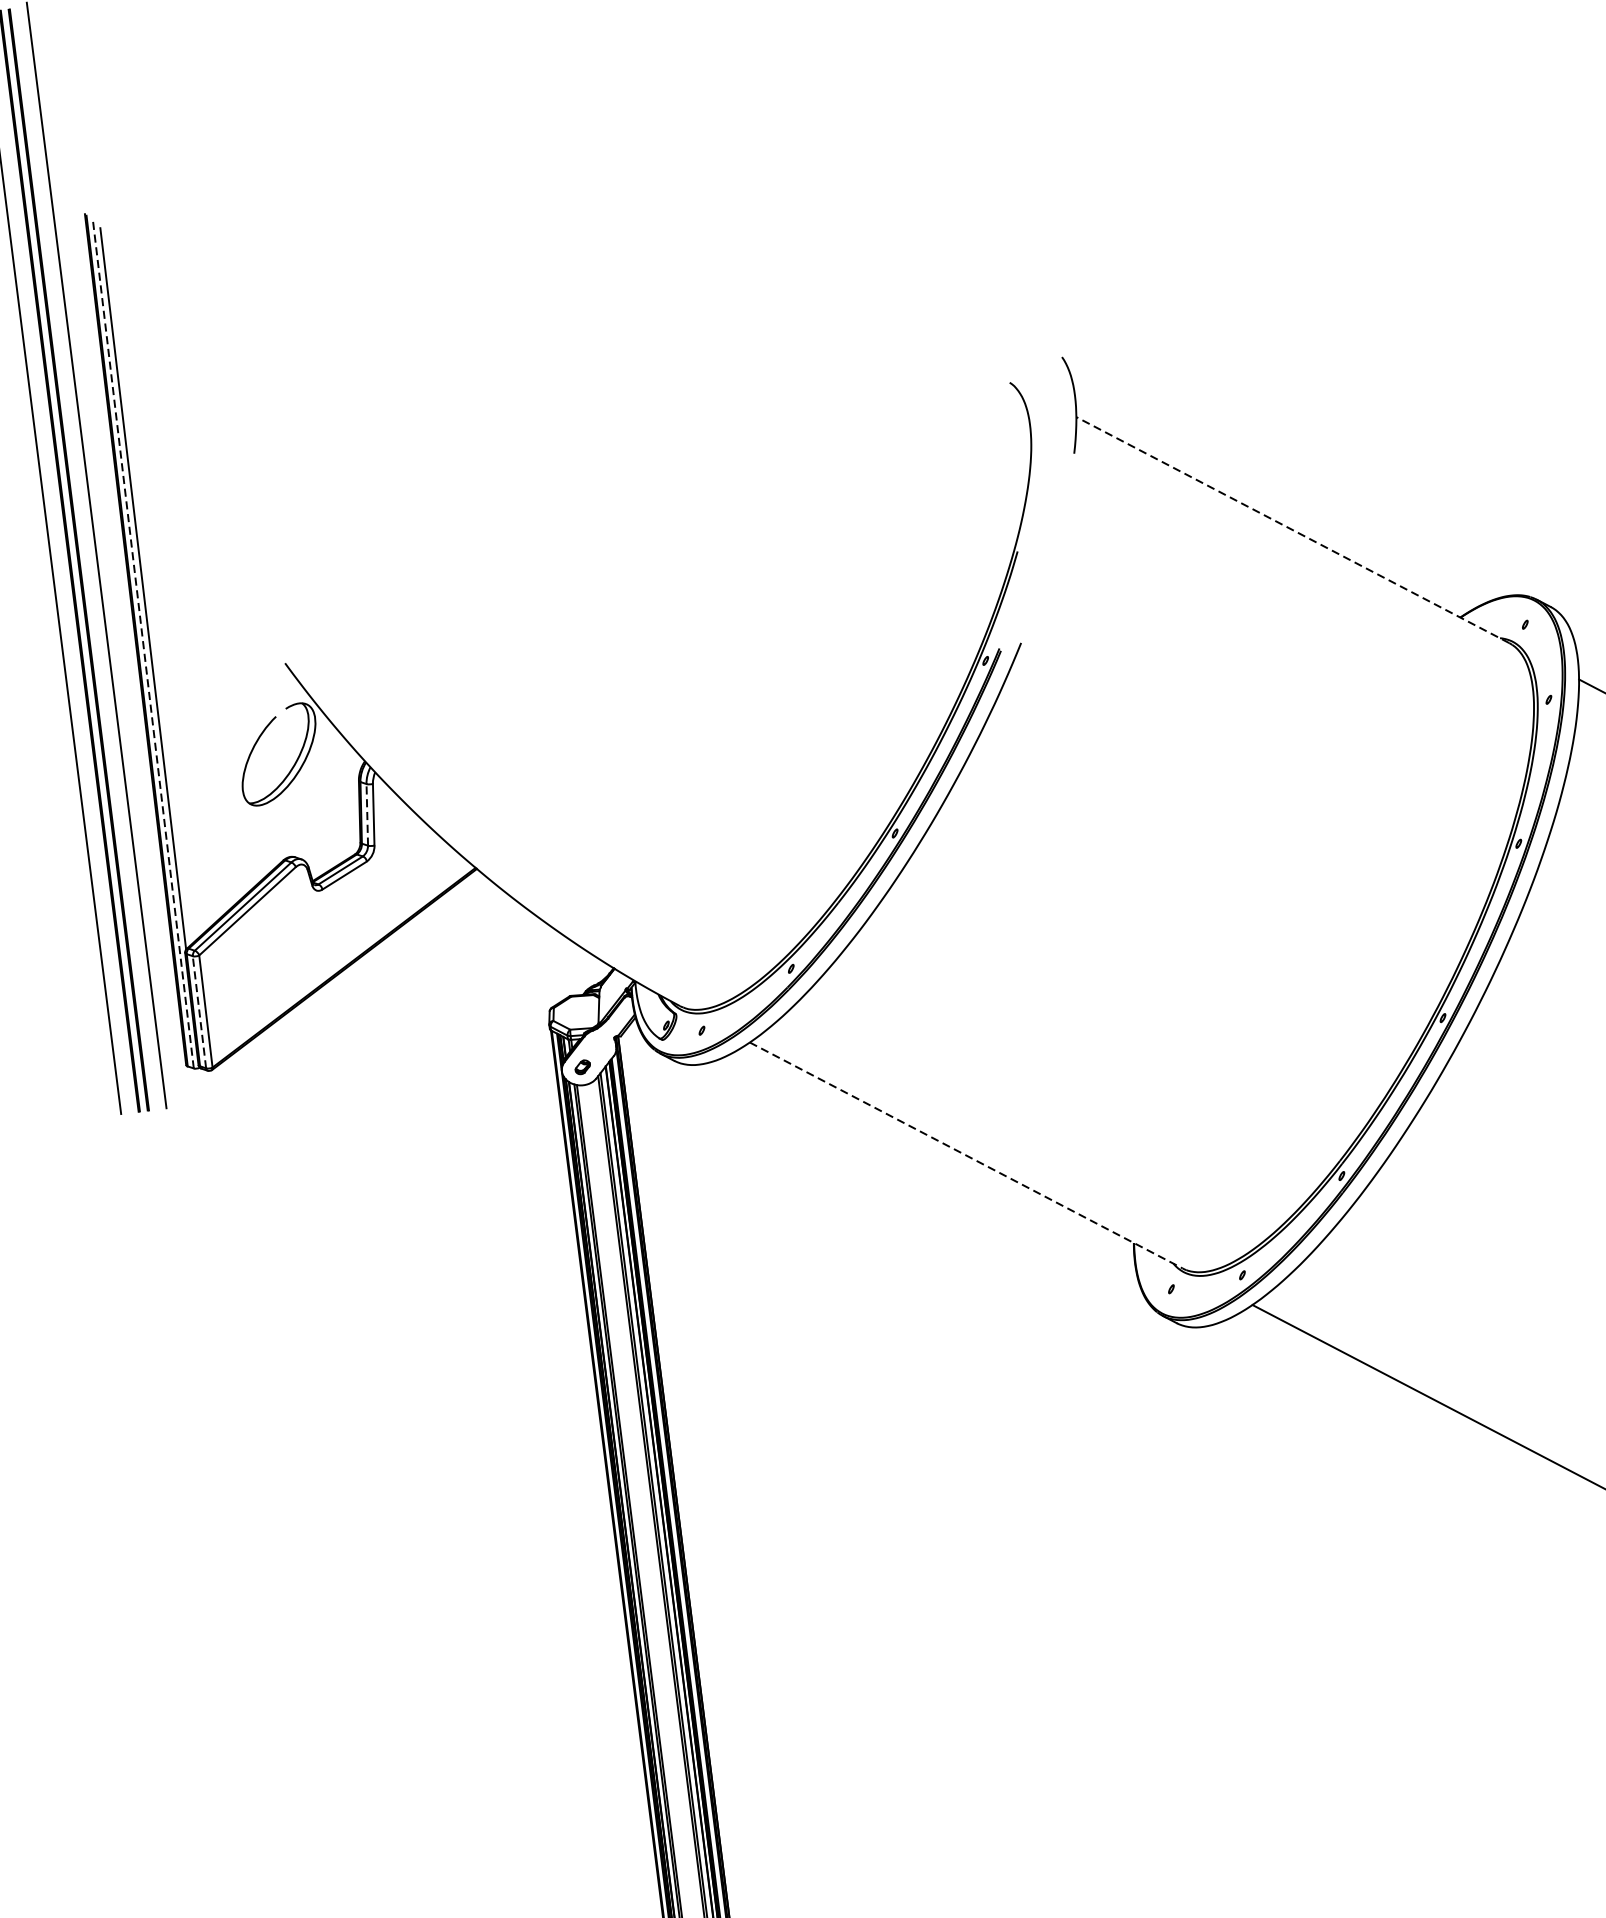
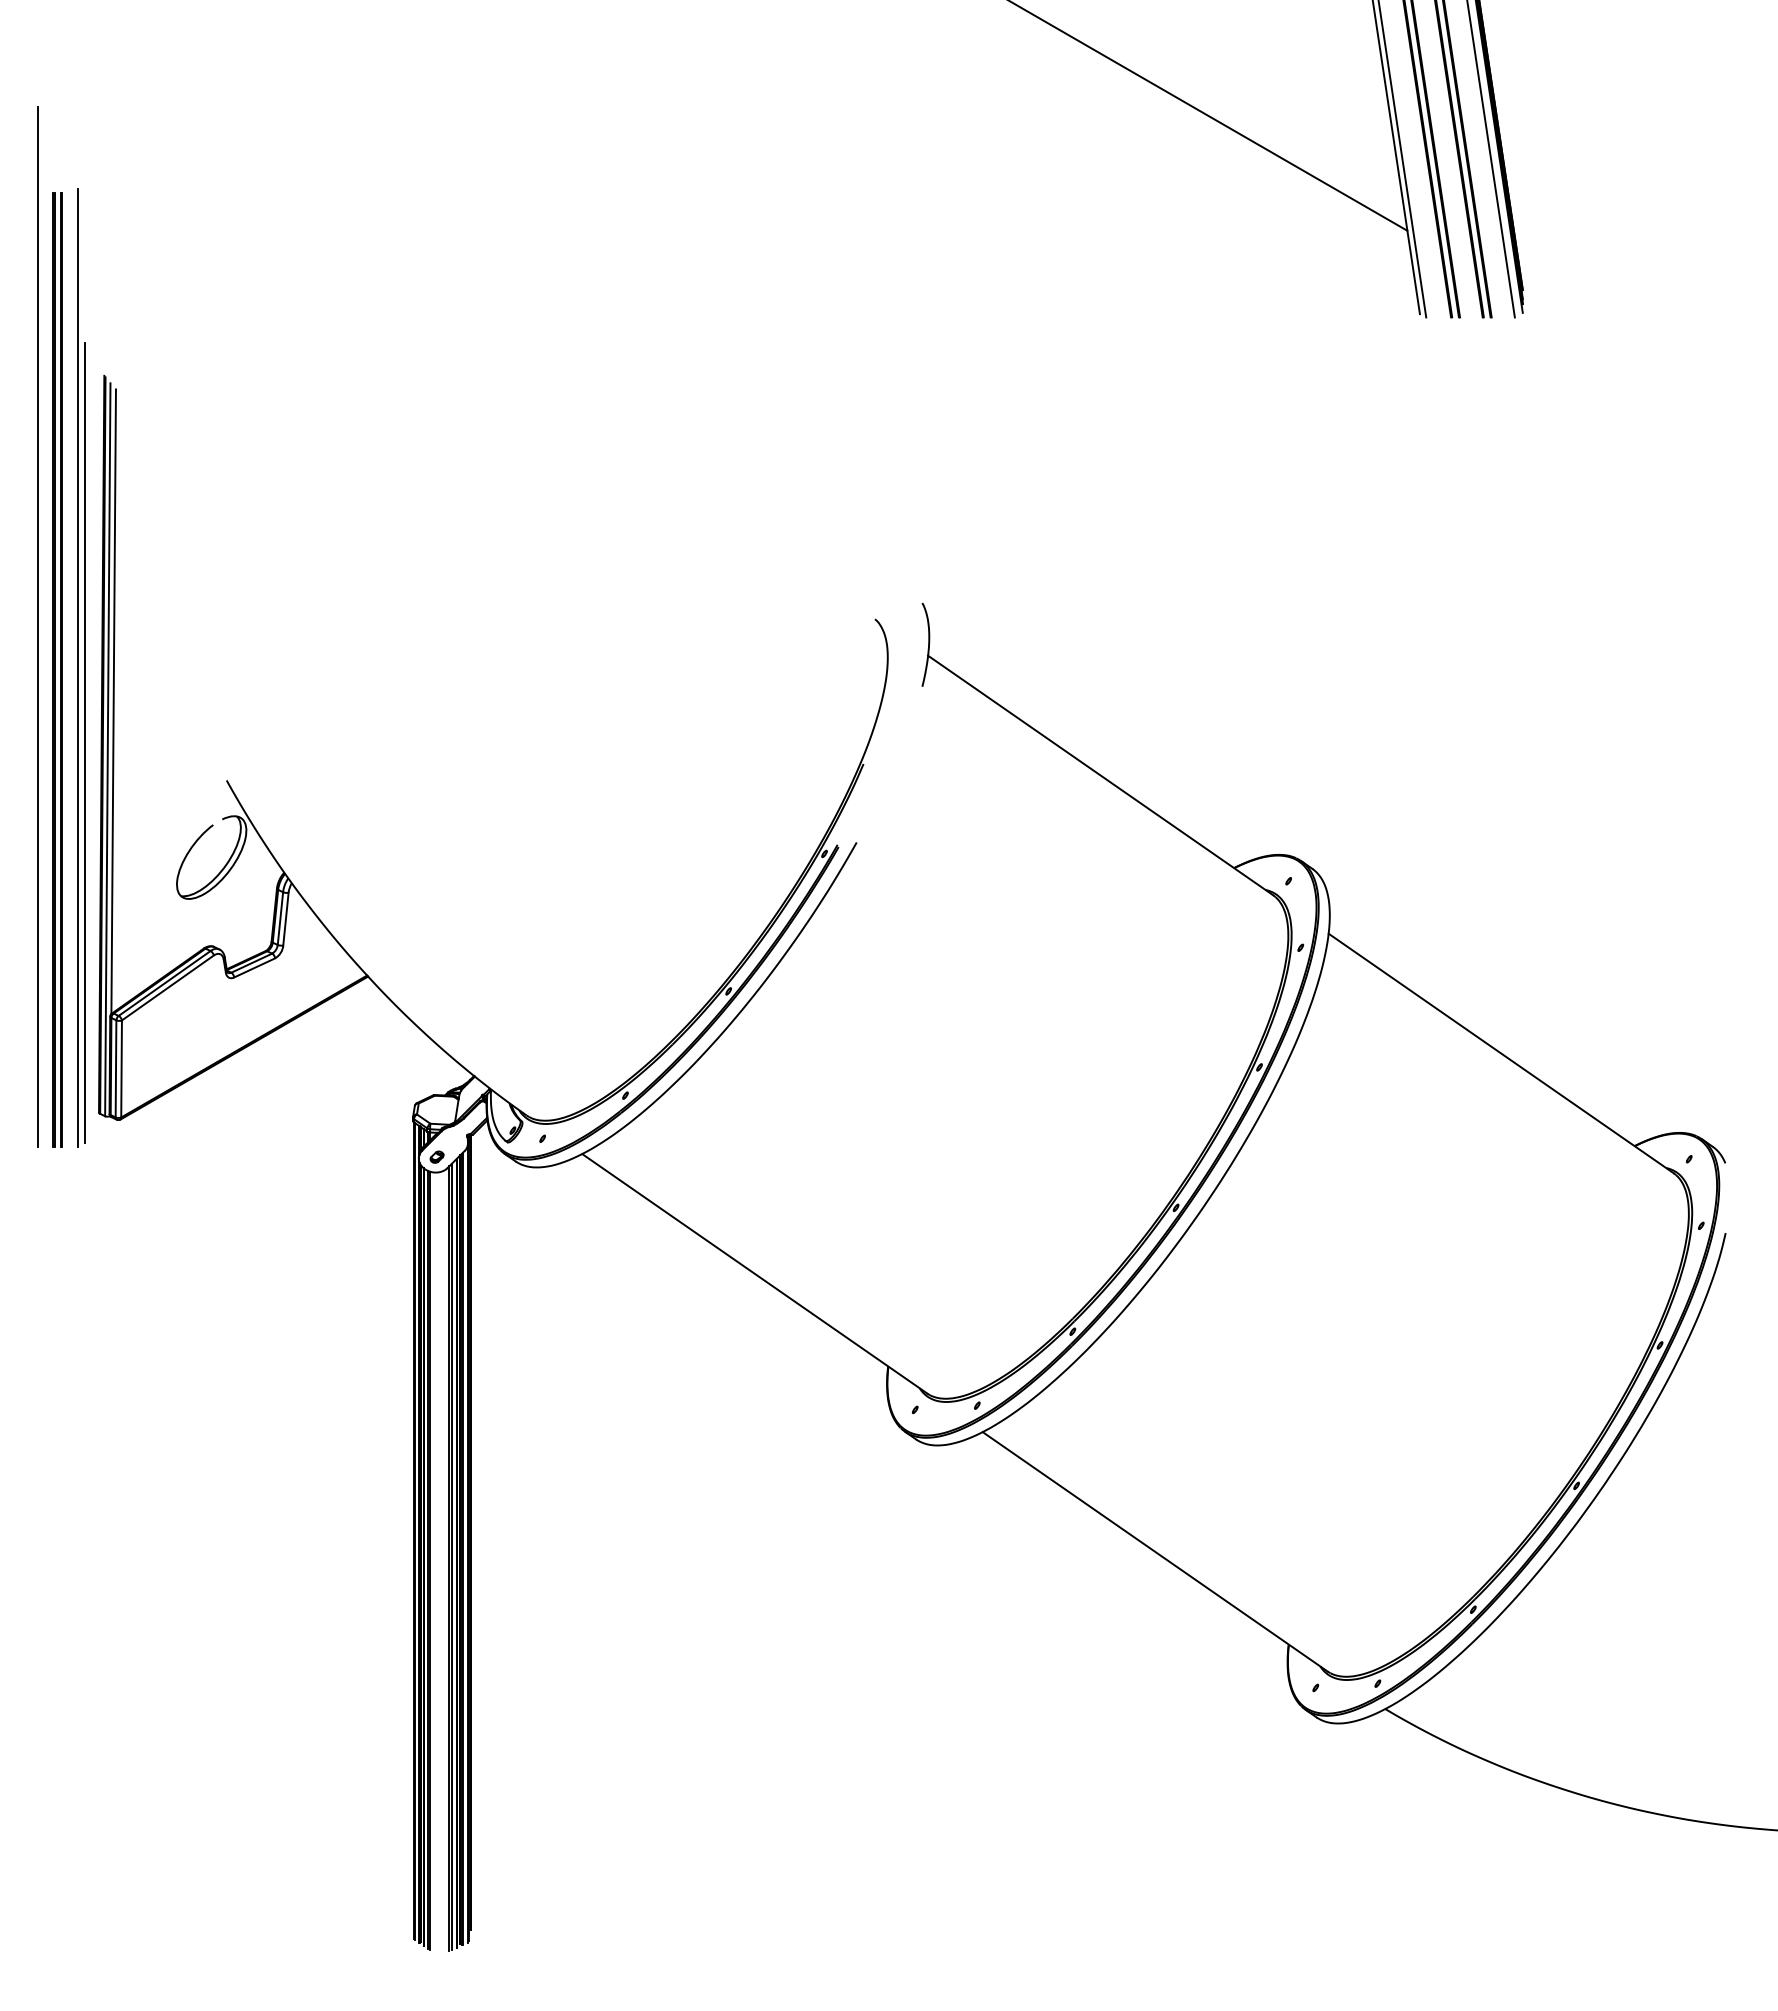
line: (1292, 530) -> (1100, 775), dashed -> solid
line: (116, 640) -> (85, 742), added
line: (143, 644) -> (107, 749), dashed -> solid
line: (367, 814) -> (280, 918), dashed -> solid
line: (199, 1011) -> (116, 1068), dashed -> solid
line: (966, 1155) -> (754, 1273), dashed -> solid

